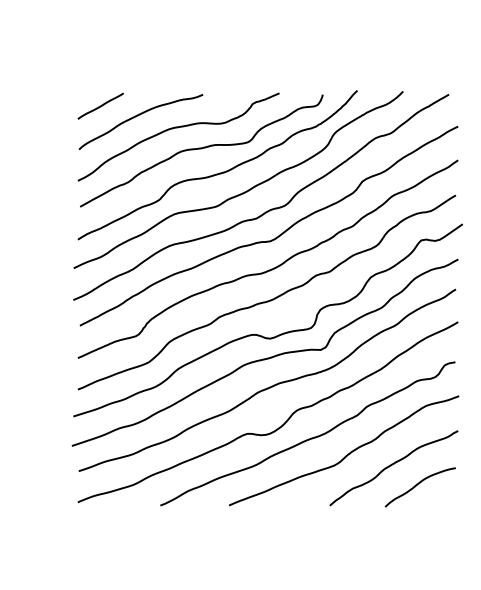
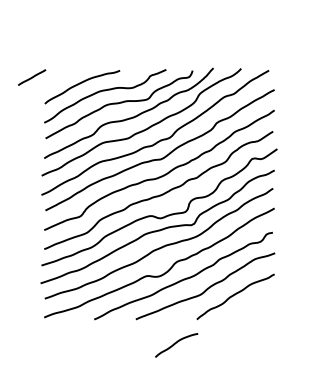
line: (101, 106) -> (32, 77), moved
curve: (418, 485) -> (175, 344), moved

